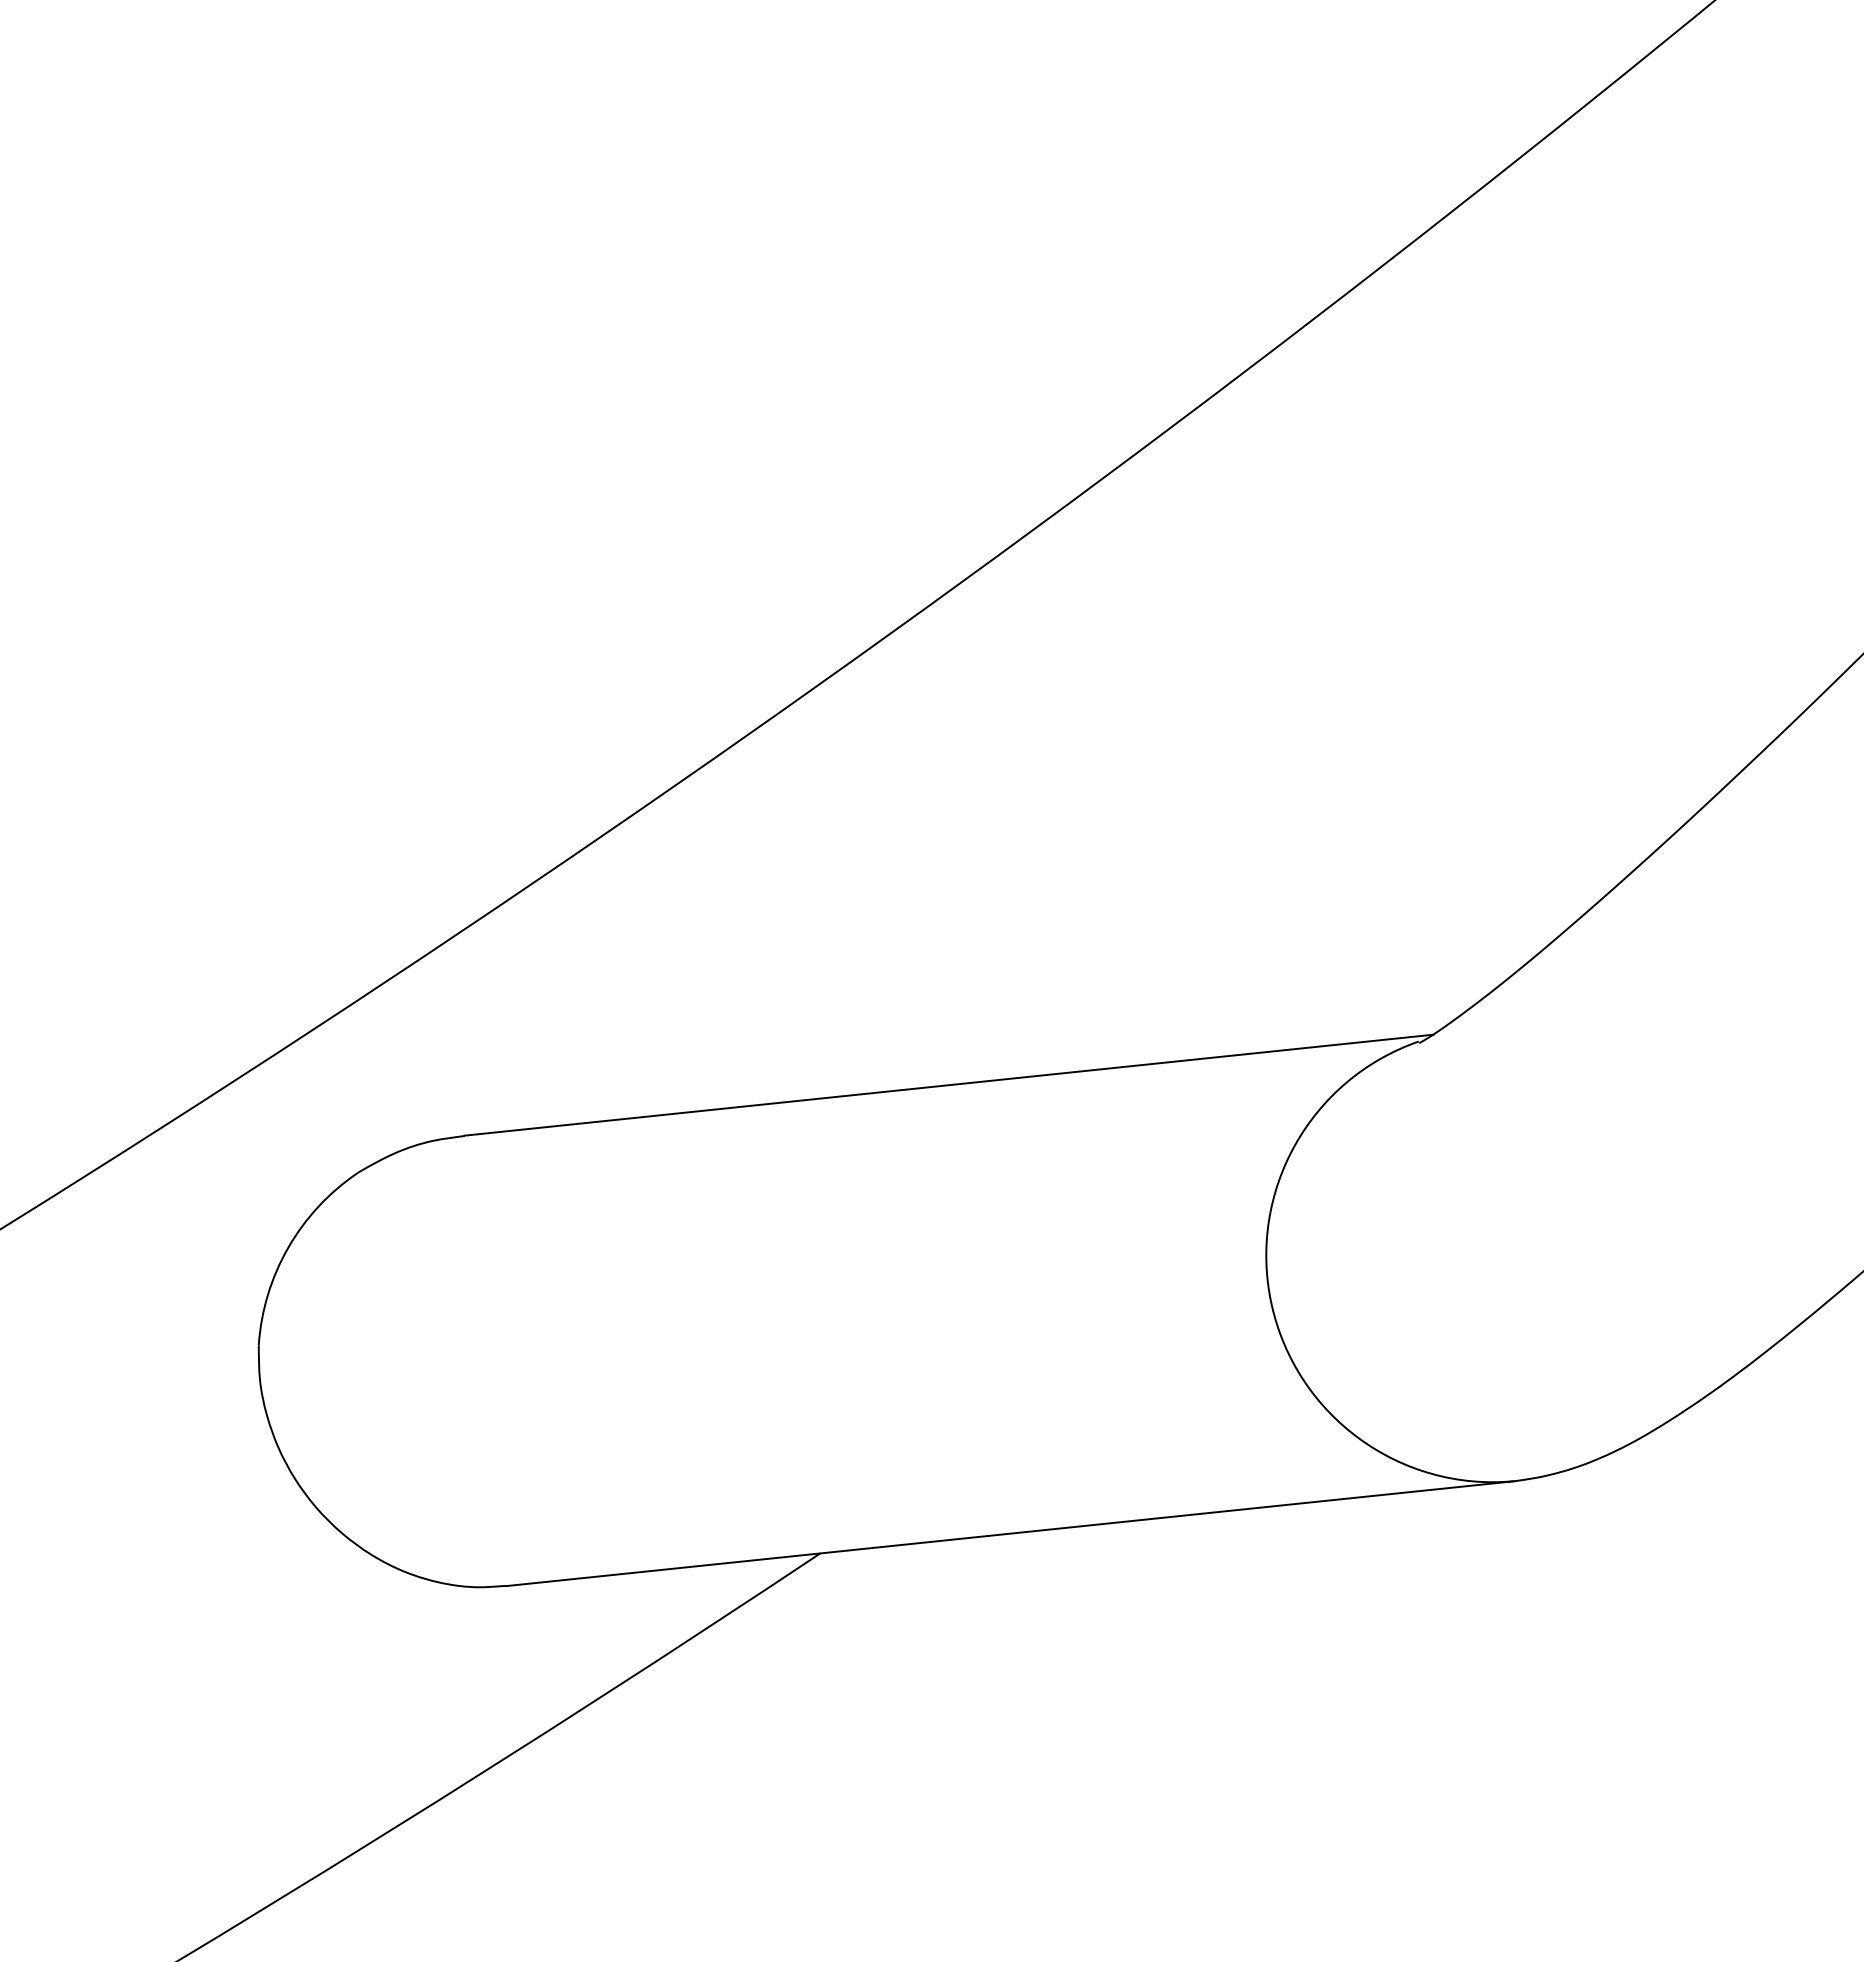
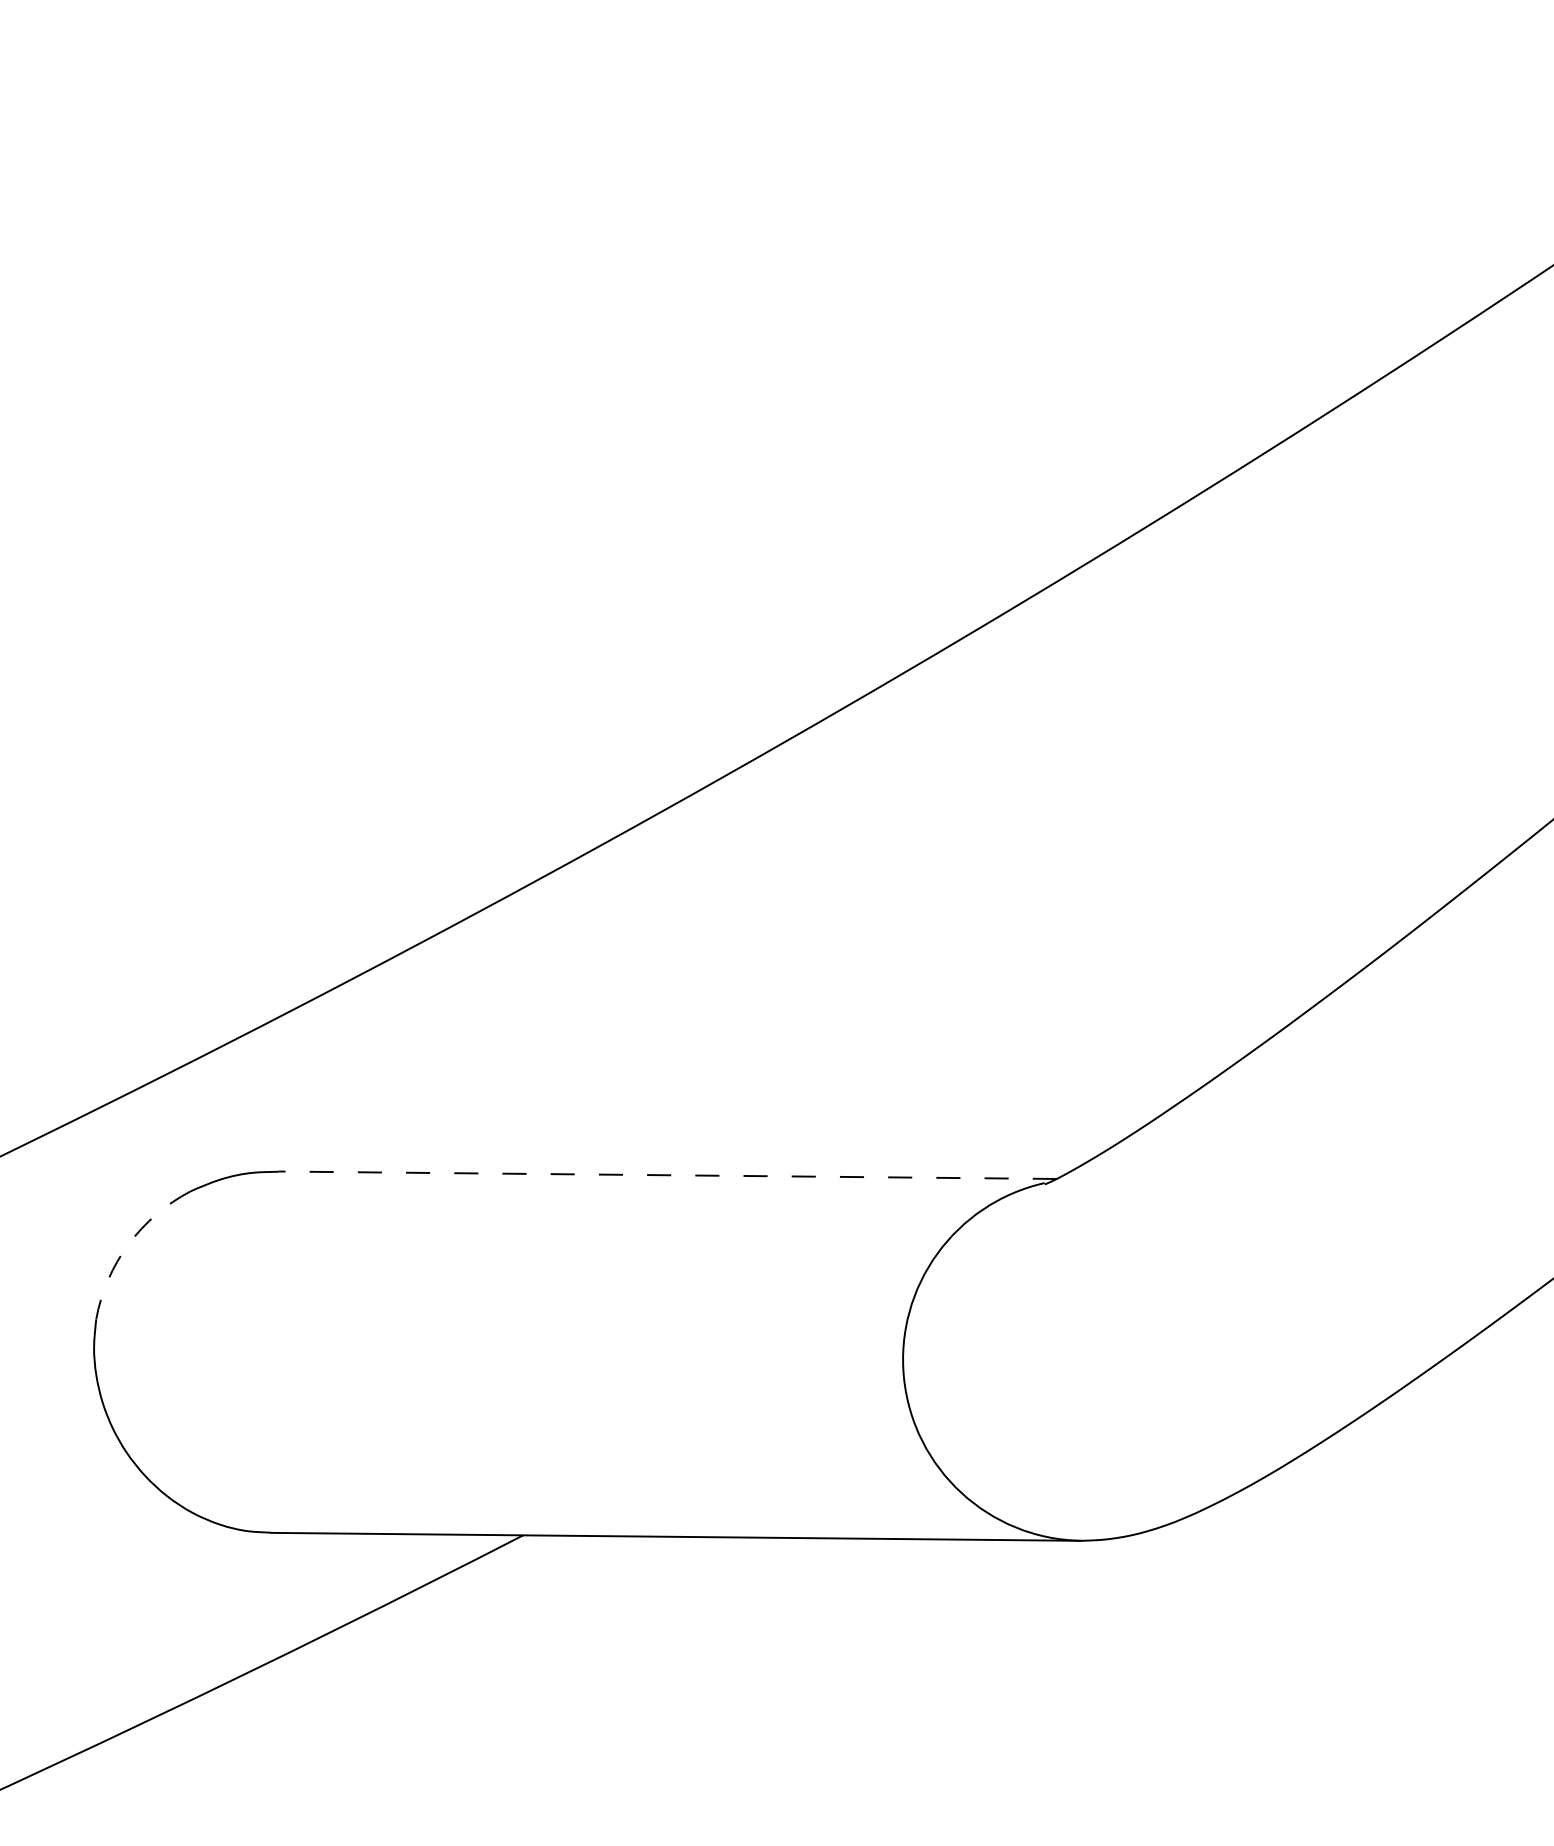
line: (948, 1085) -> (667, 1175), solid -> dashed
arc: (288, 1247) -> (128, 1244), solid -> dashed

